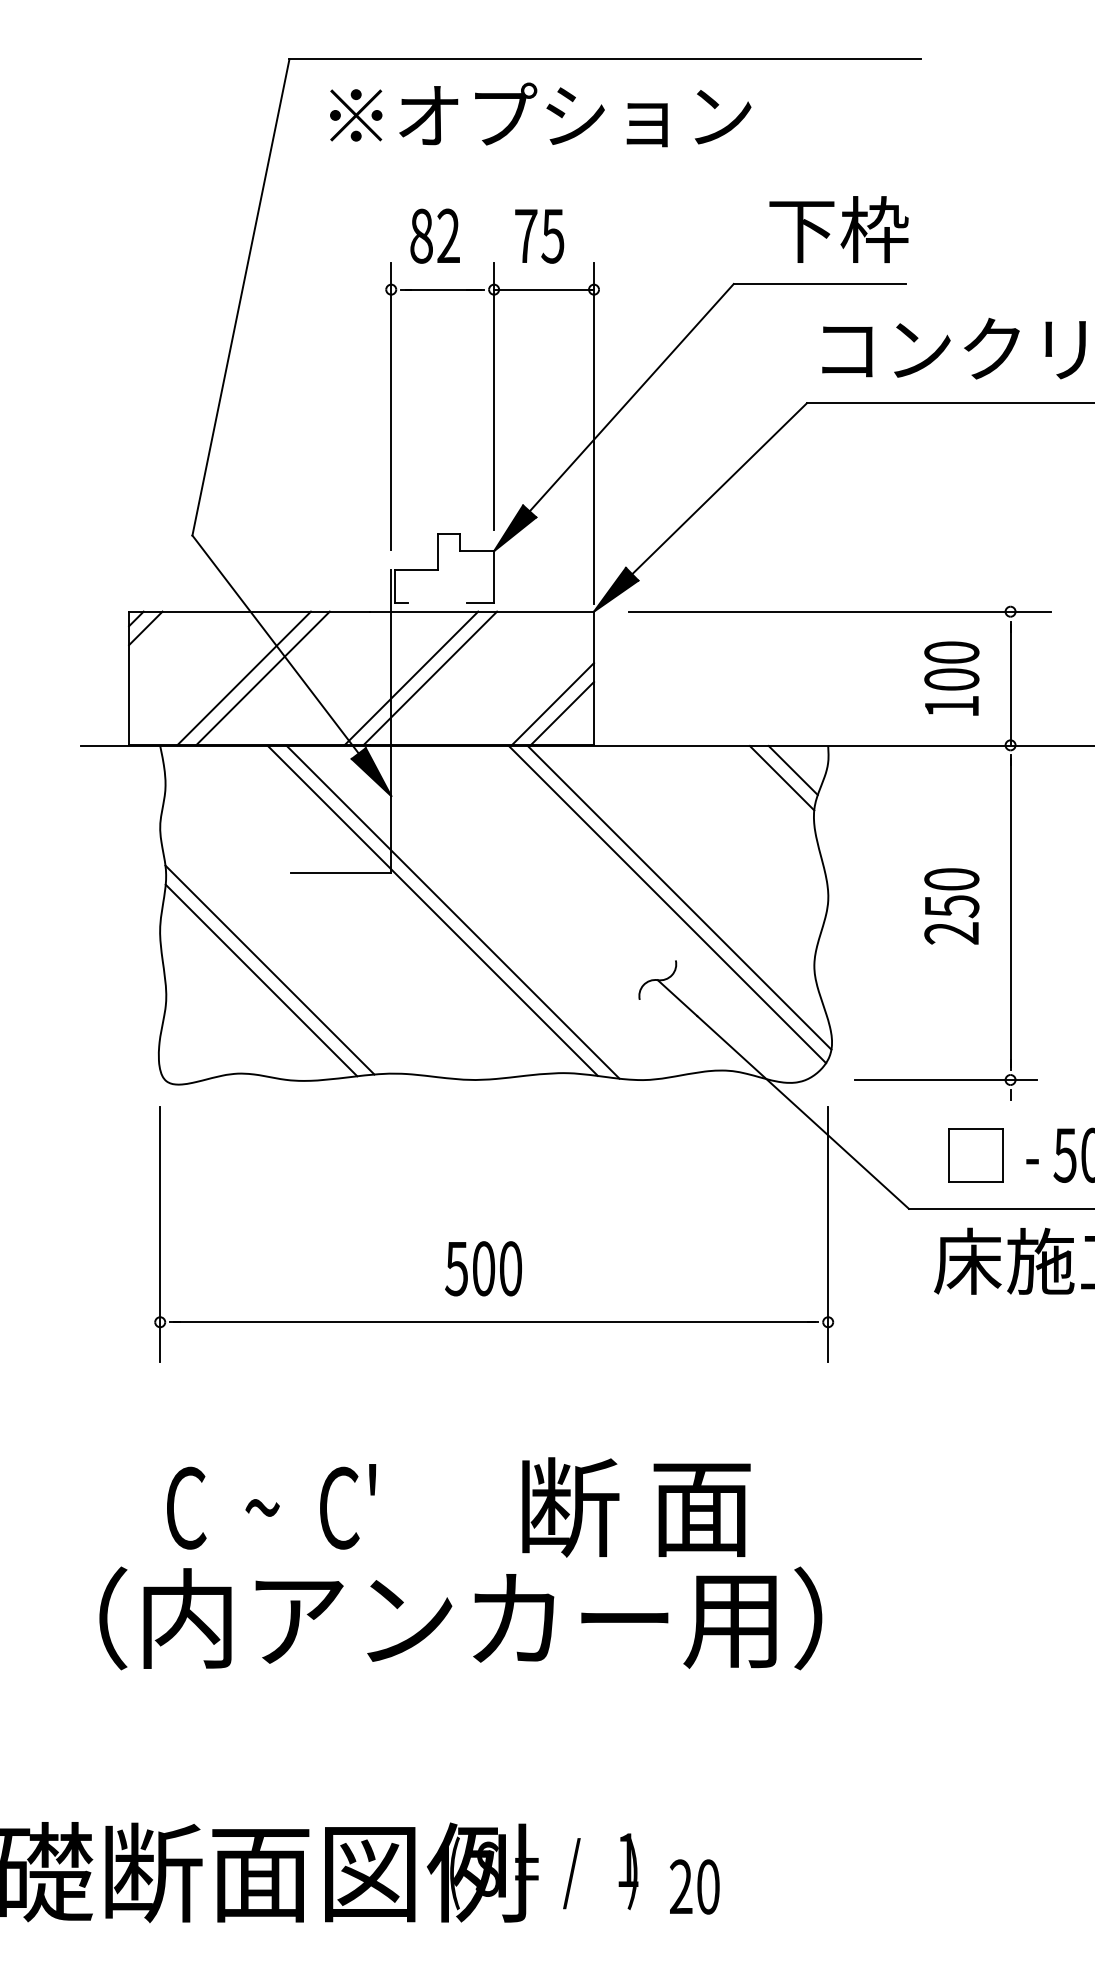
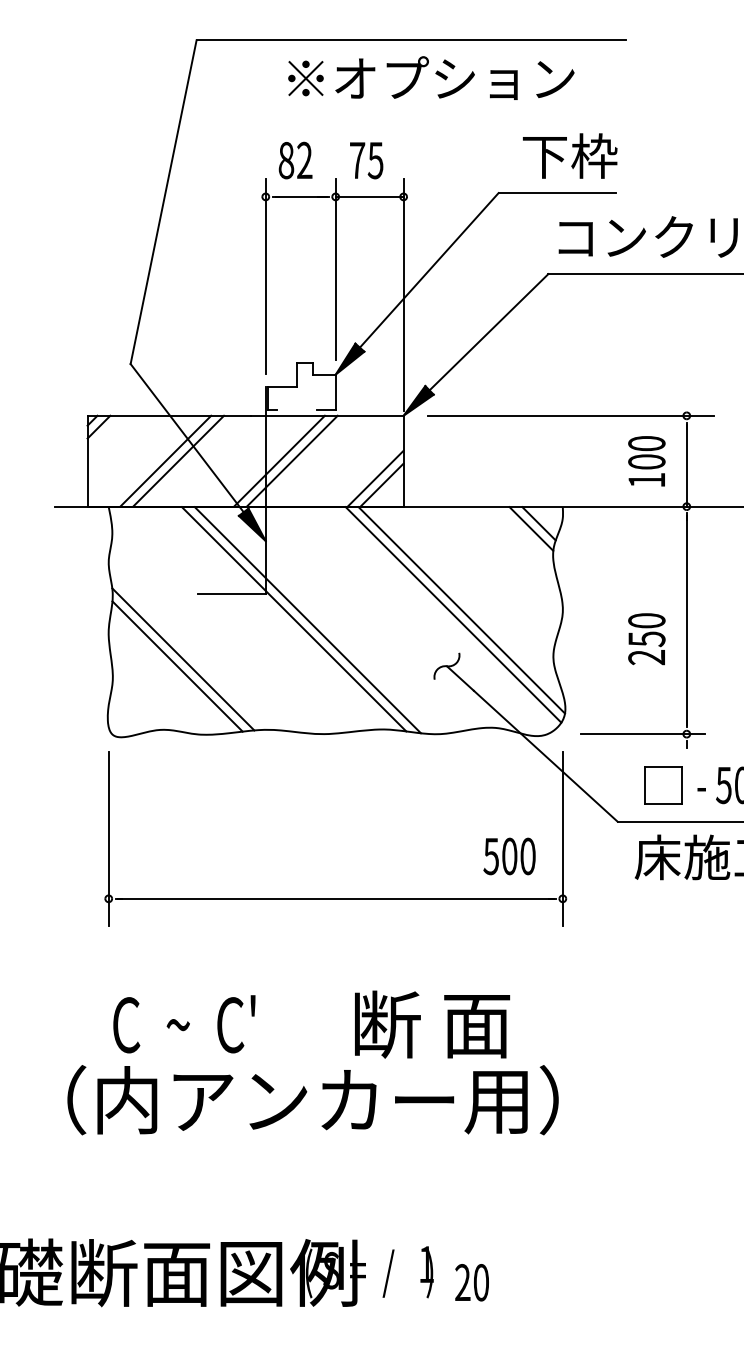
text: (540, 113) -> (431, 77), moved
text: (951, 906) -> (646, 639), moved
text: (483, 1268) -> (509, 856), moved

